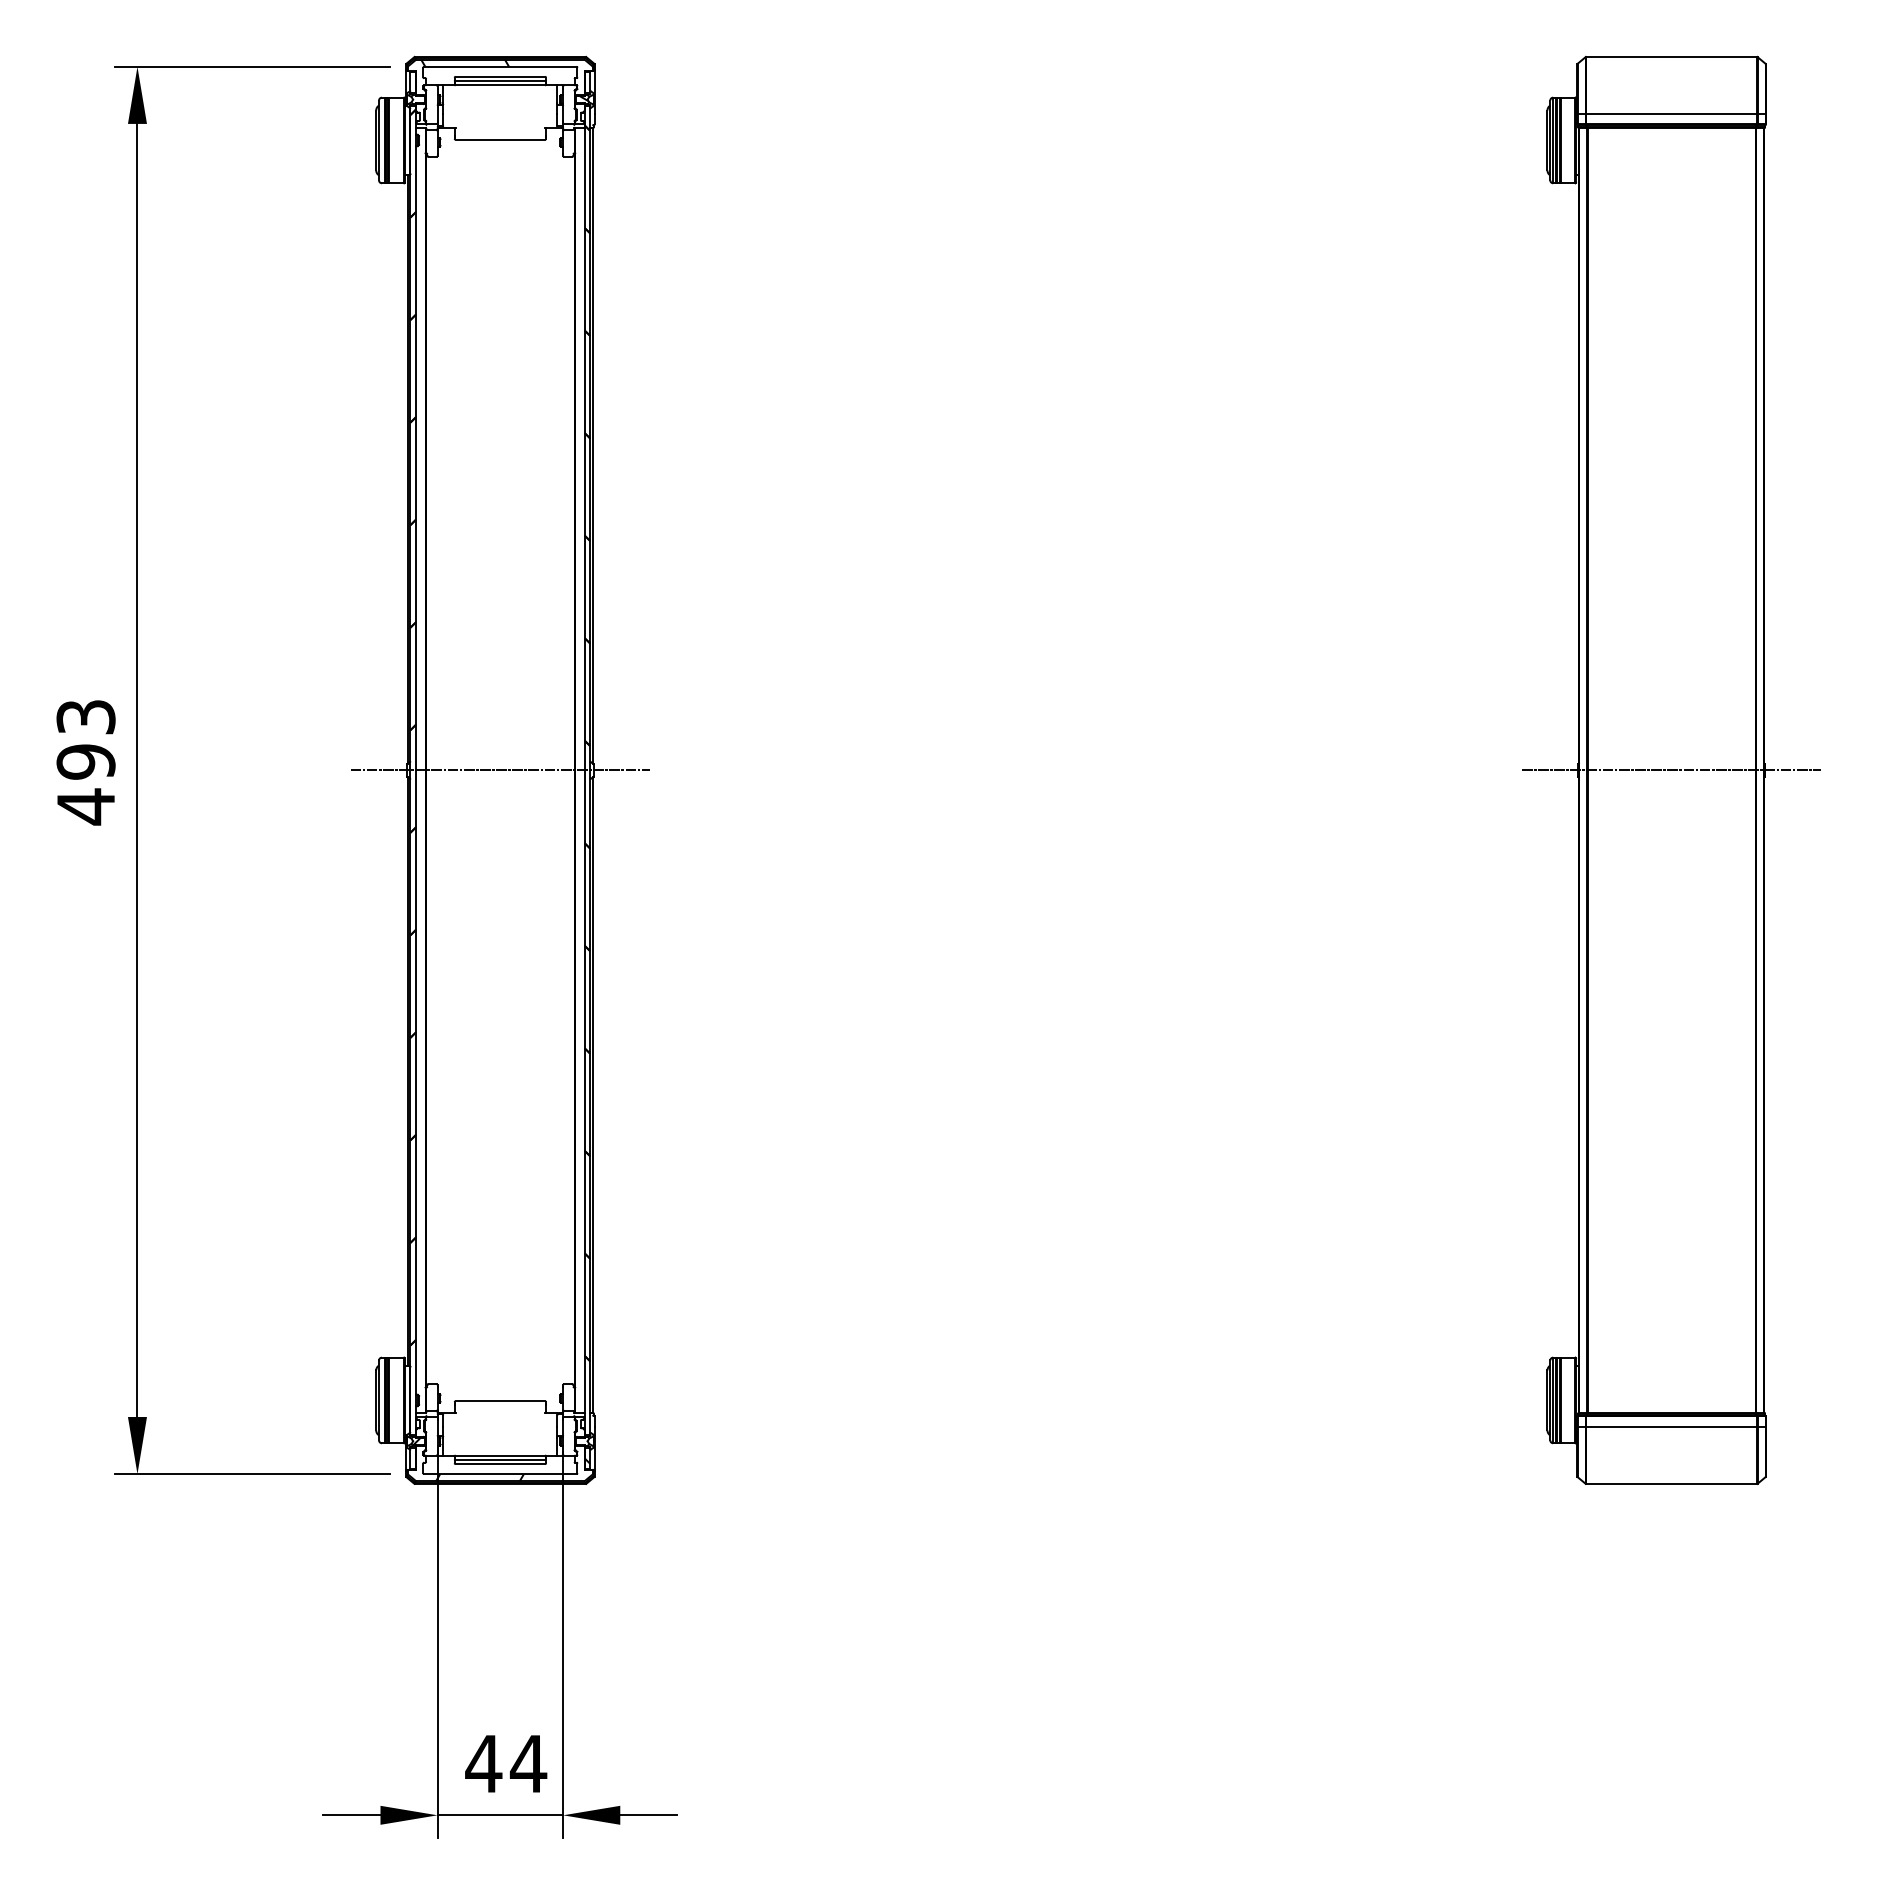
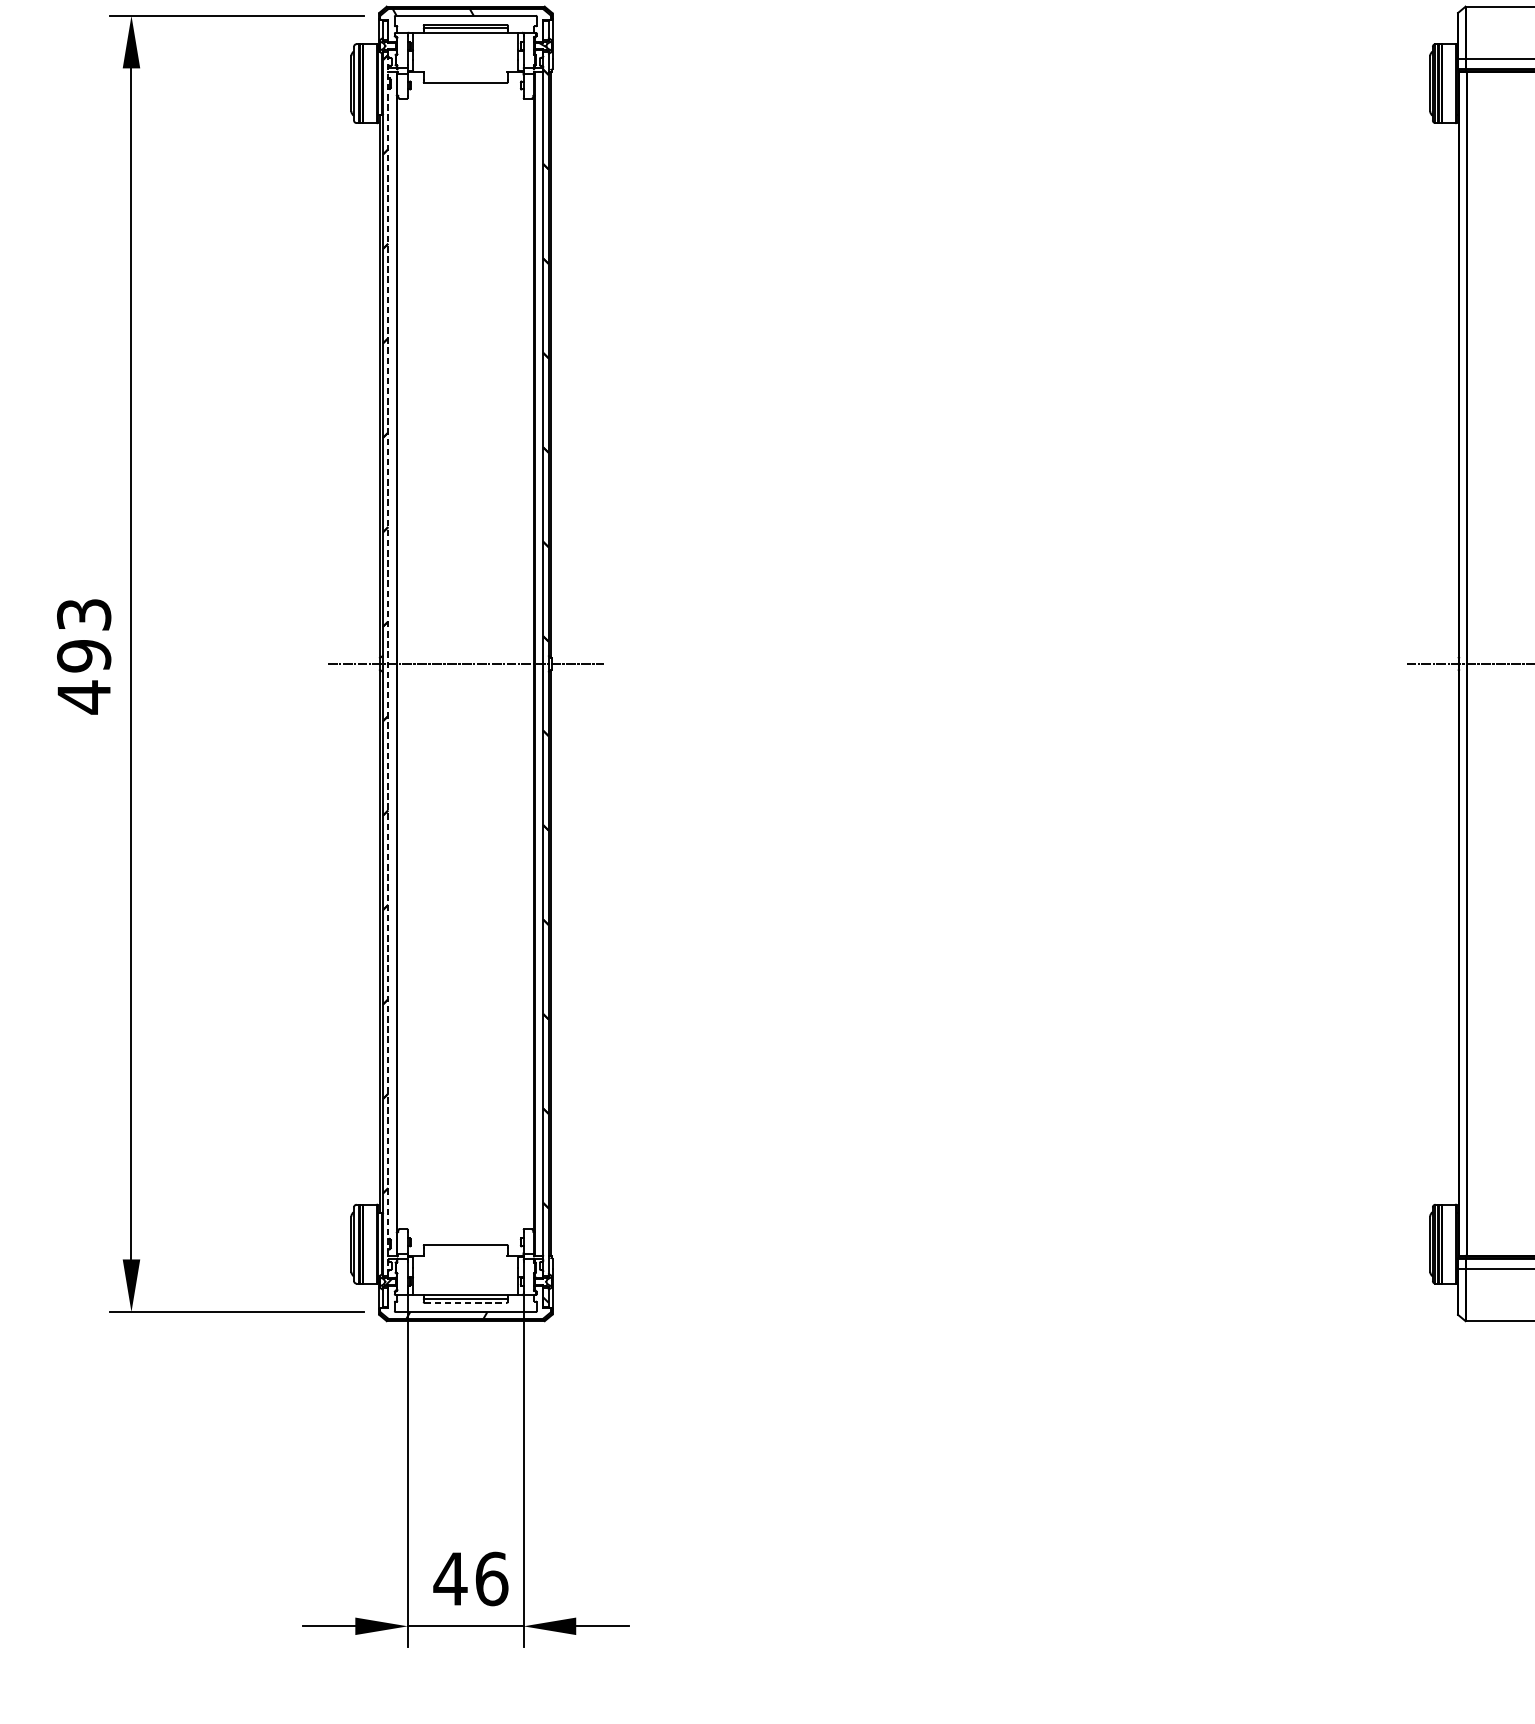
line: (416, 769) -> (388, 663), solid -> dashed
line: (500, 1464) -> (465, 1303), solid -> dashed
text: (528, 1763) -> (491, 1578), 44 -> 46

